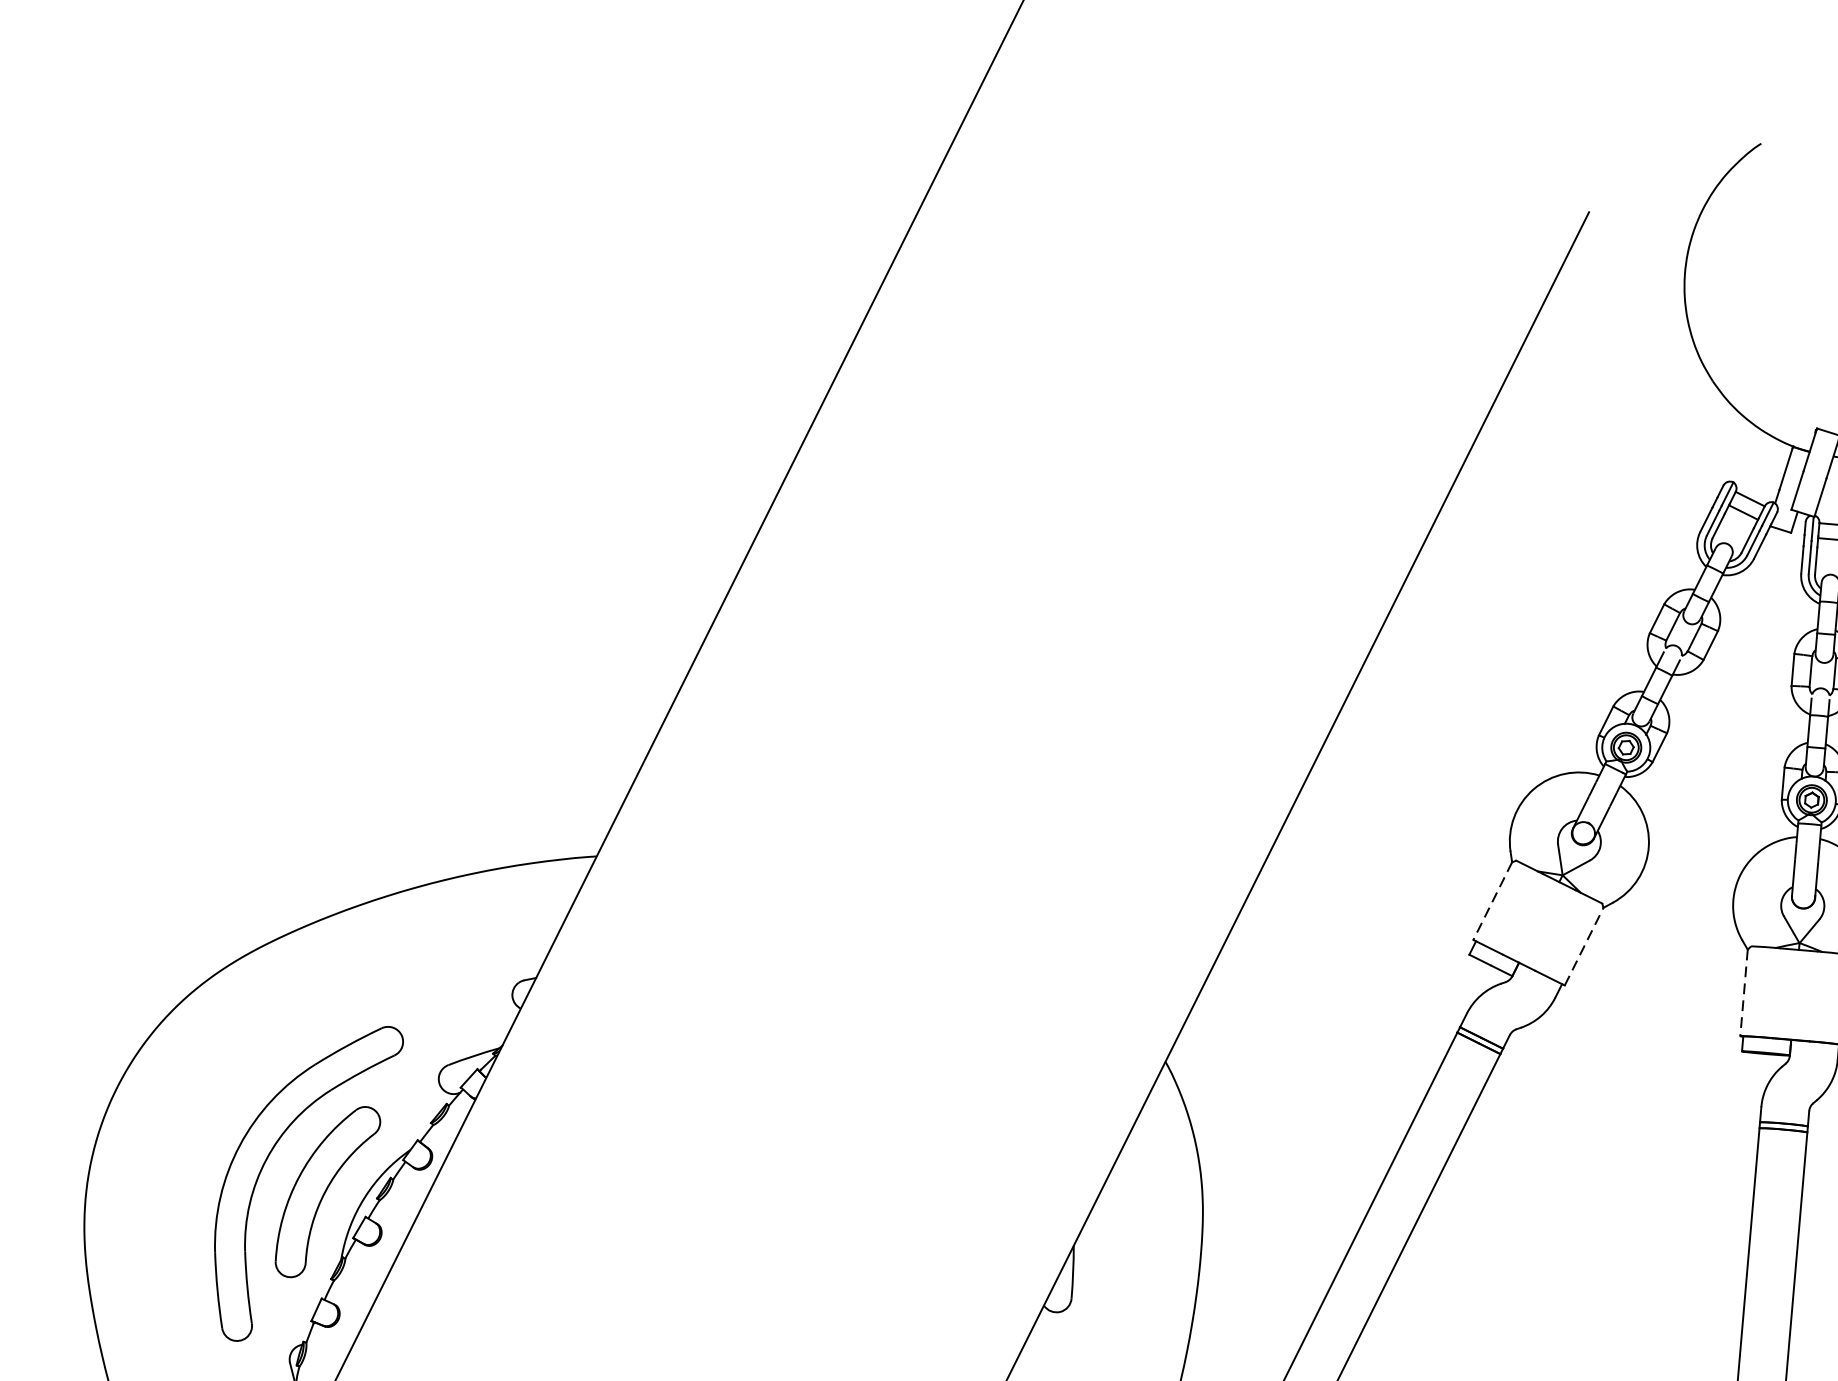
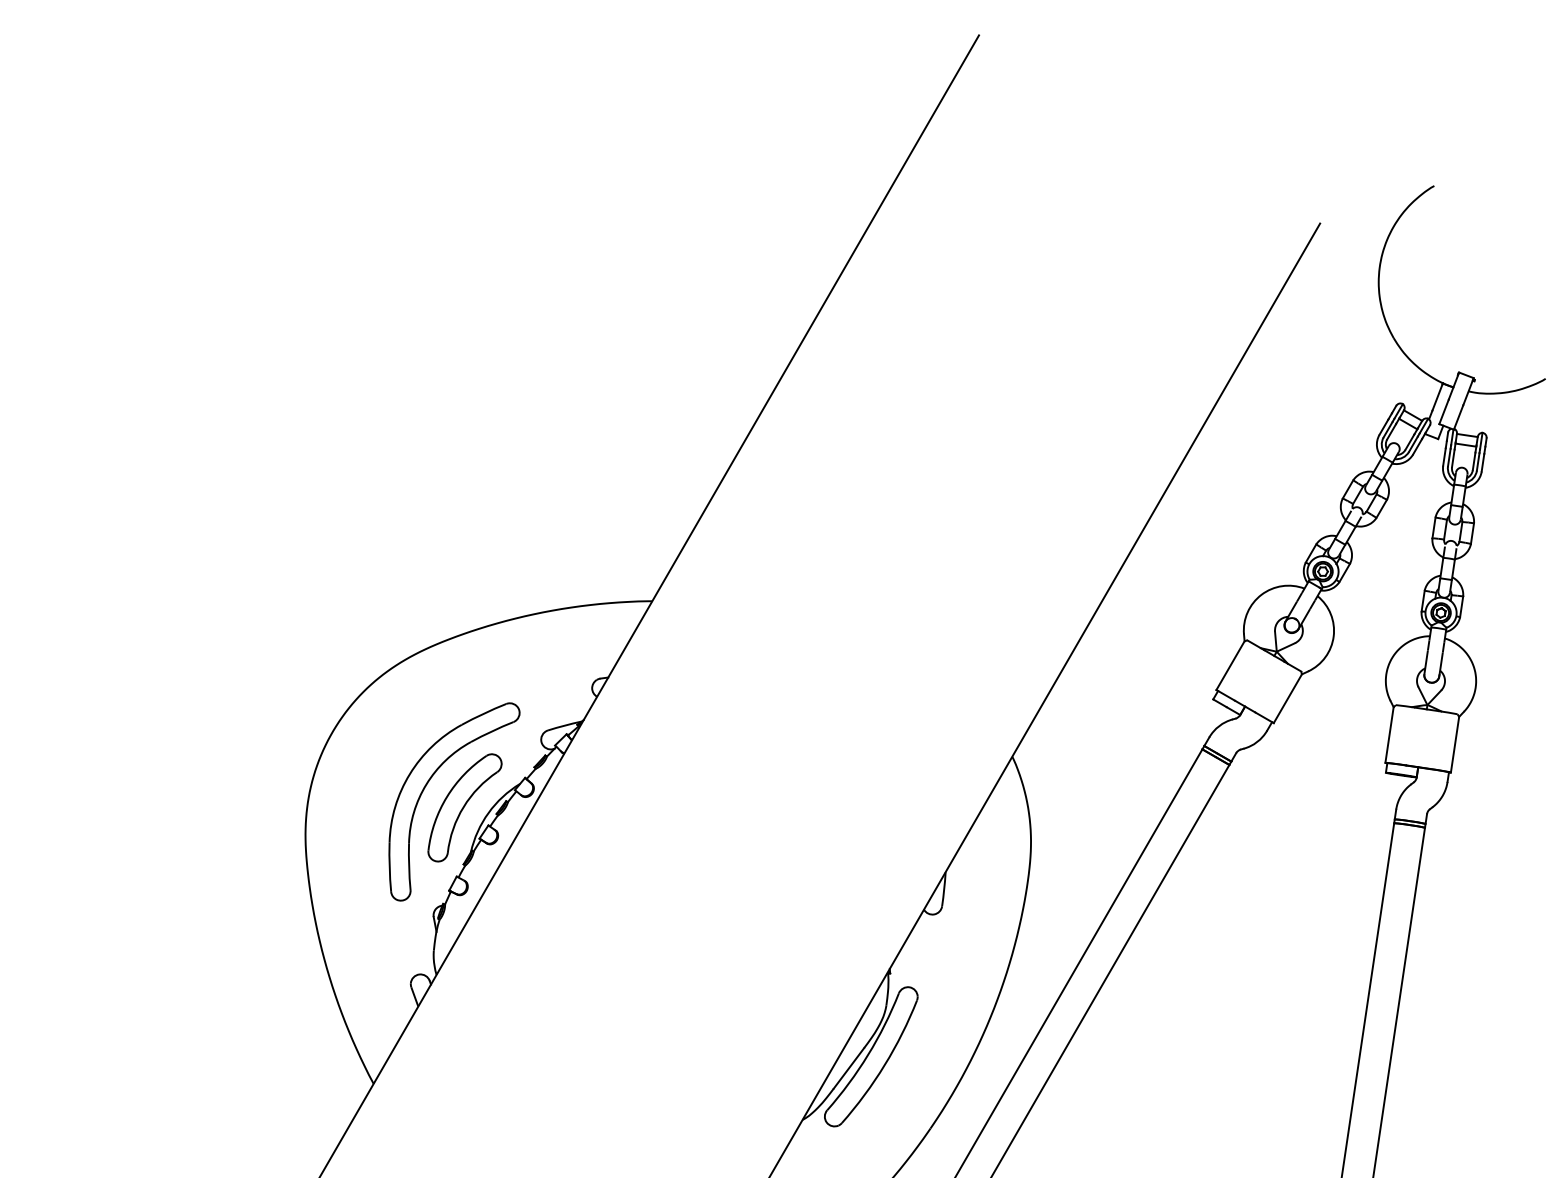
line: (1492, 902) -> (1230, 666), dashed -> solid
line: (1585, 946) -> (1288, 698), dashed -> solid
line: (1744, 993) -> (1389, 735), dashed -> solid

